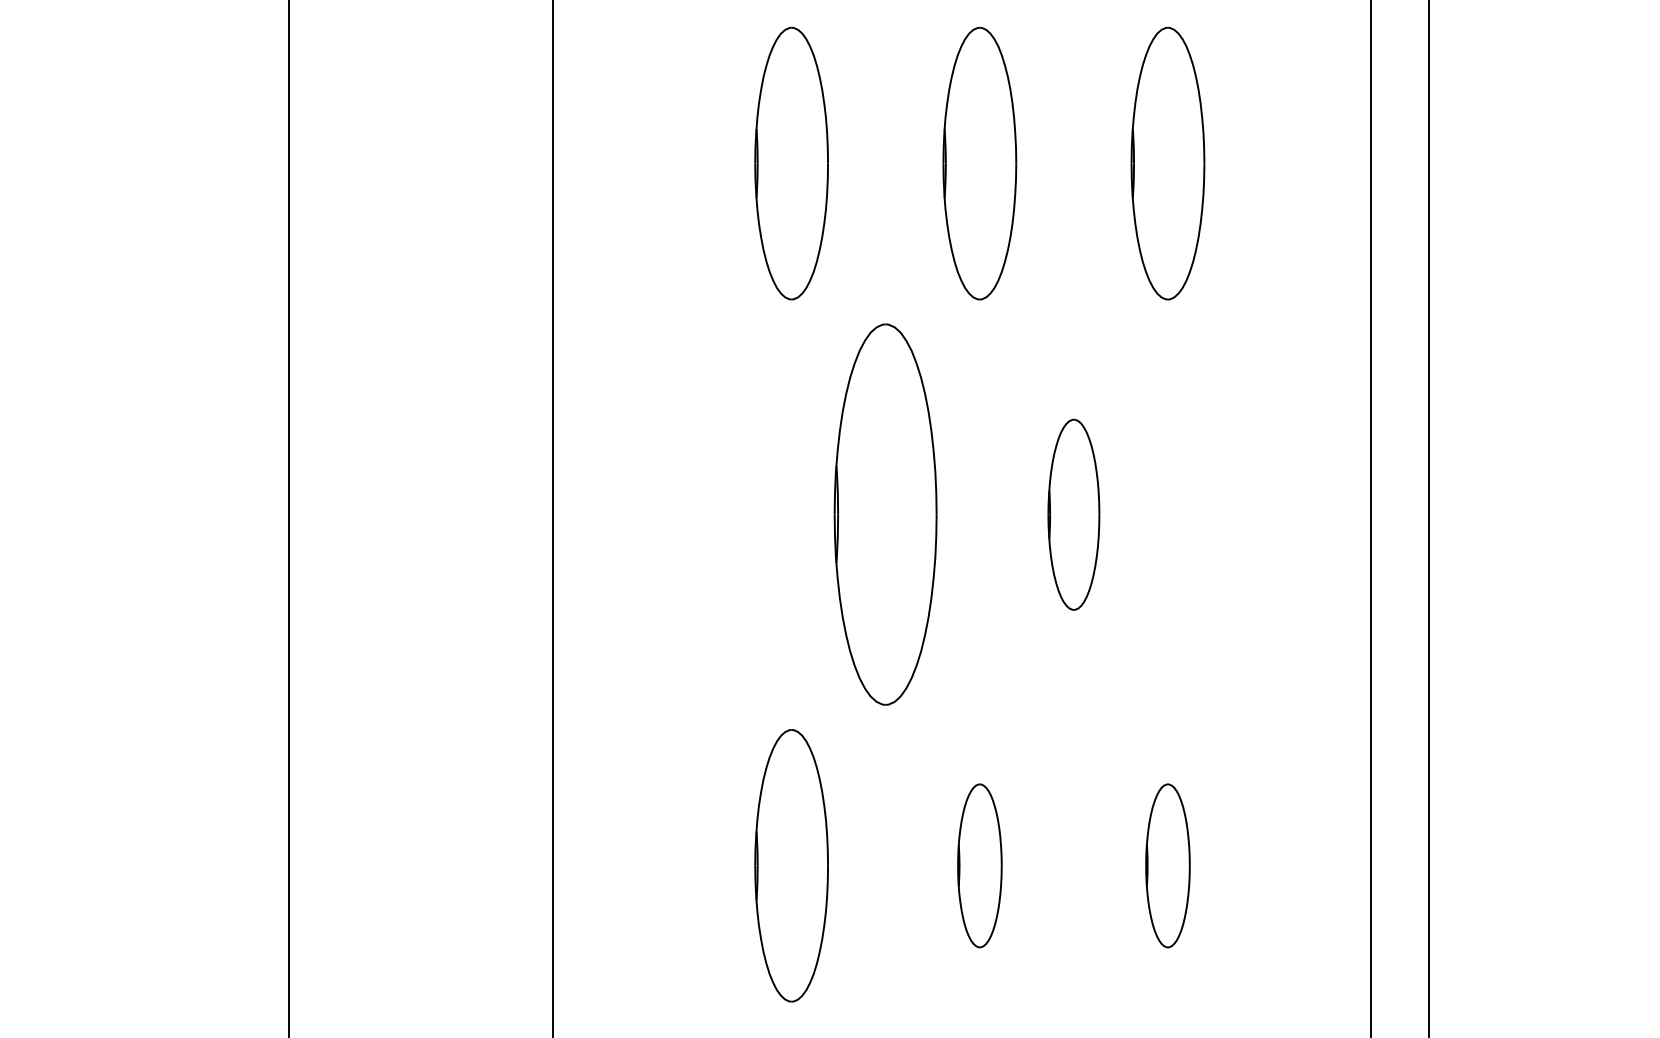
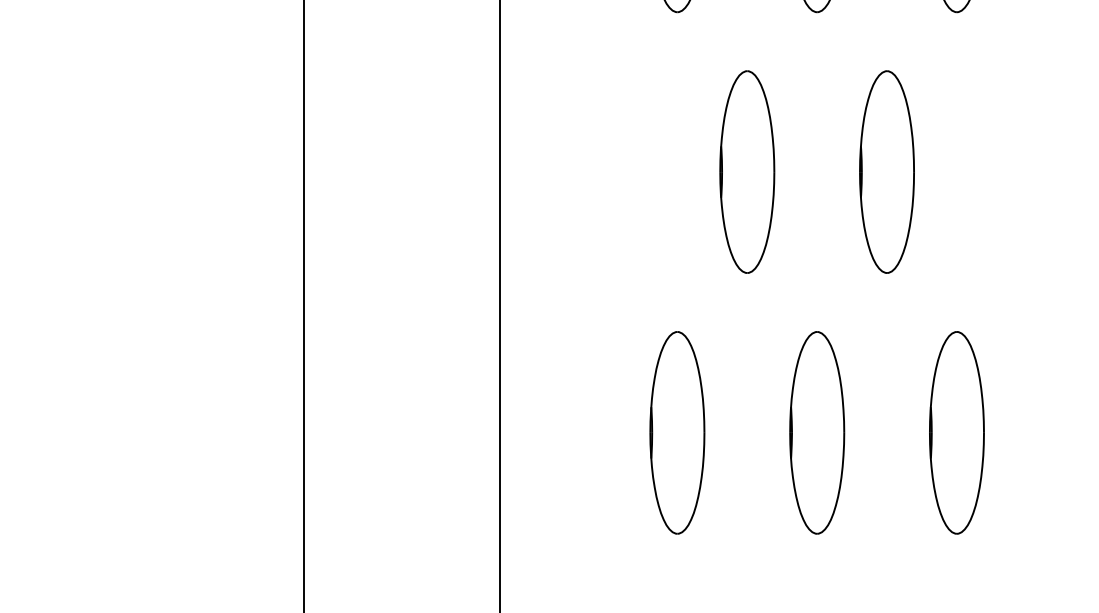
part: (885, 514) -> (747, 171), size x0.71
part: (1073, 514) -> (886, 171), size x1.43
part: (979, 865) -> (816, 432), size x1.67
part: (1167, 865) -> (956, 432), size x1.67

